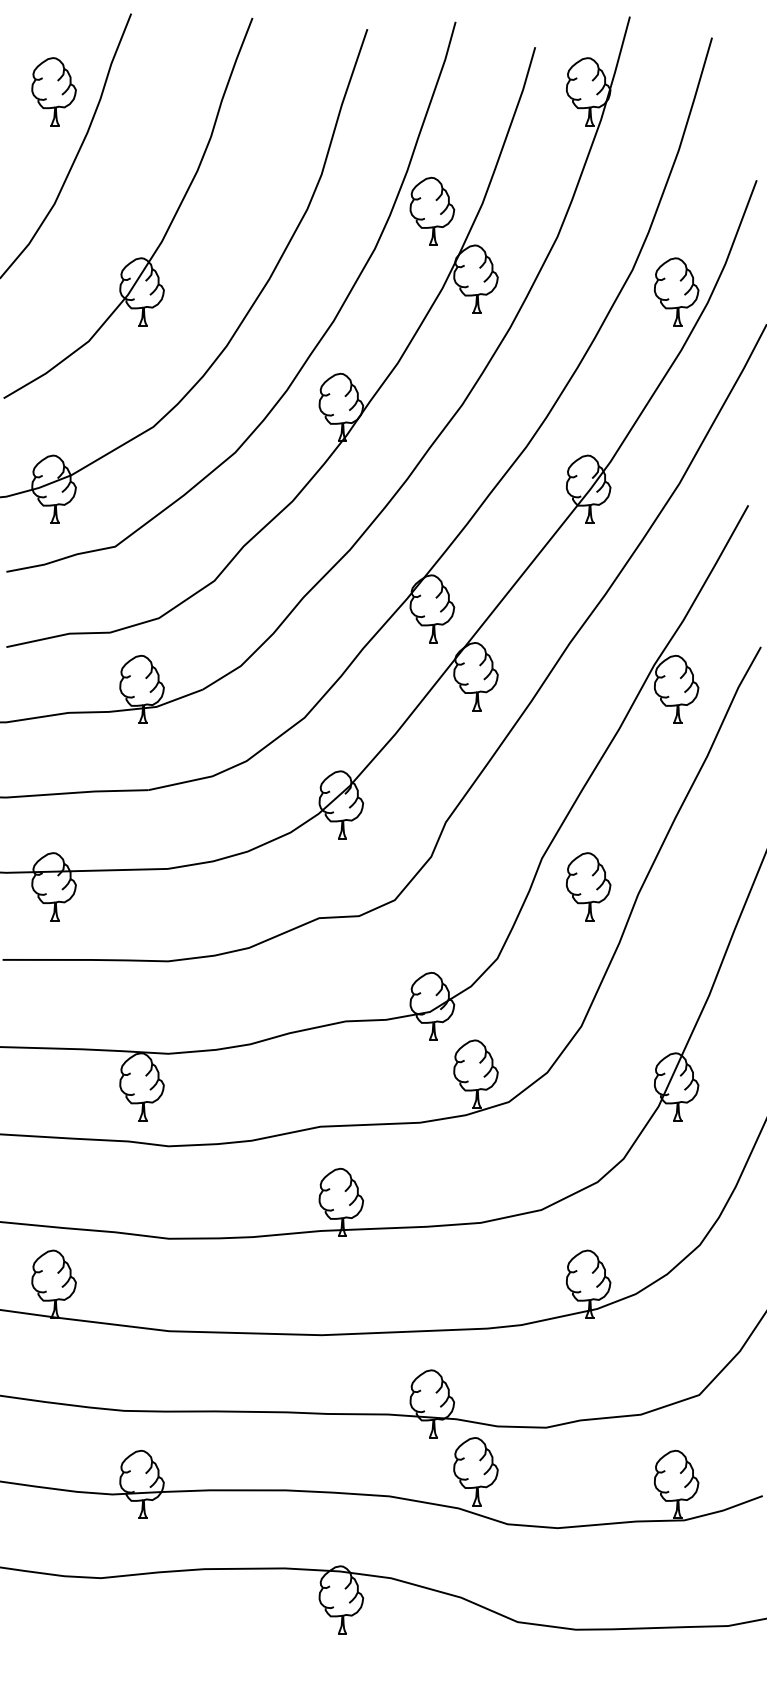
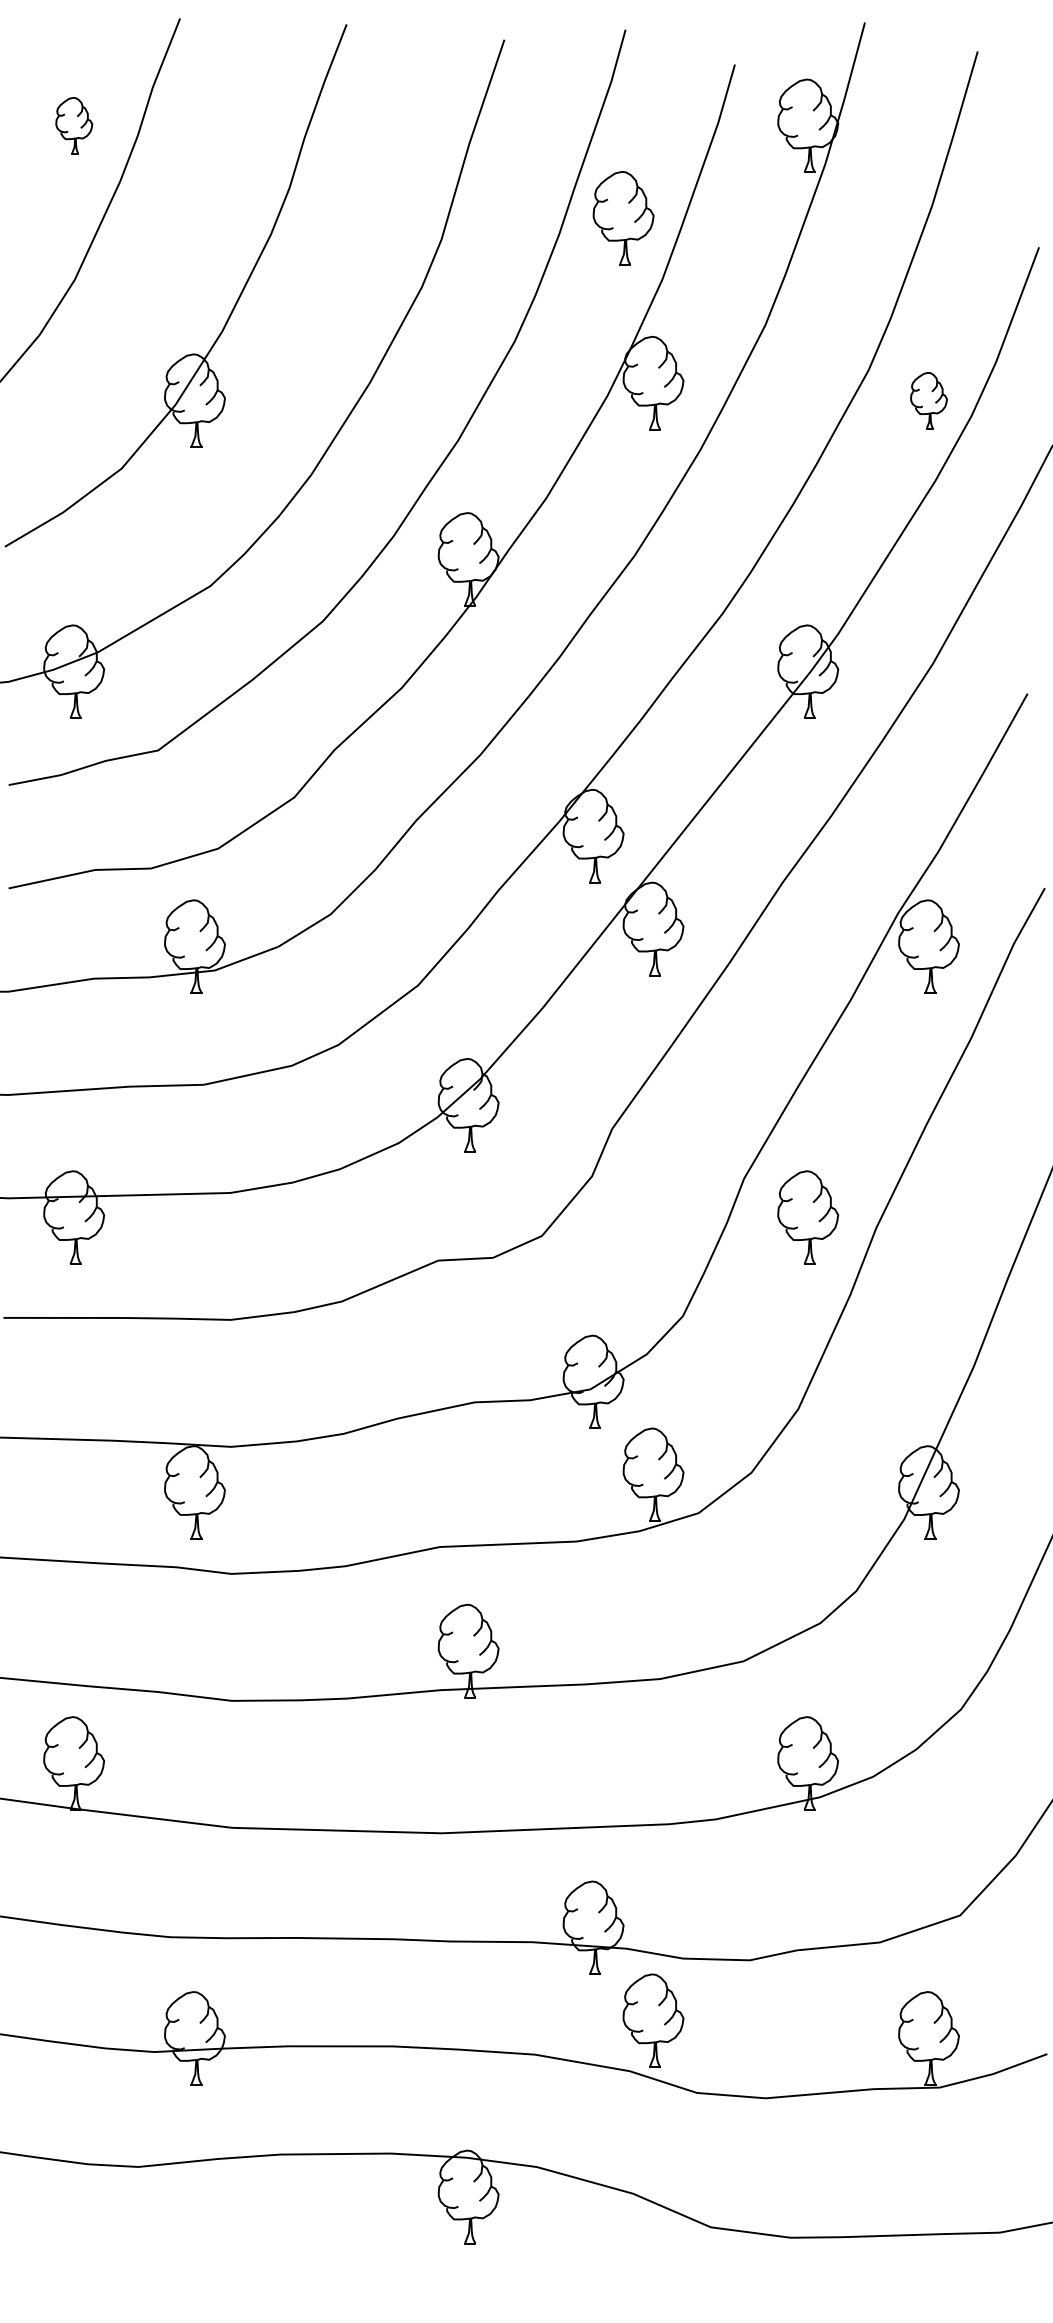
part: (54, 91) -> (74, 125), size x0.6
part: (432, 211) -> (623, 218), moved
part: (676, 291) -> (928, 400), size x0.6

